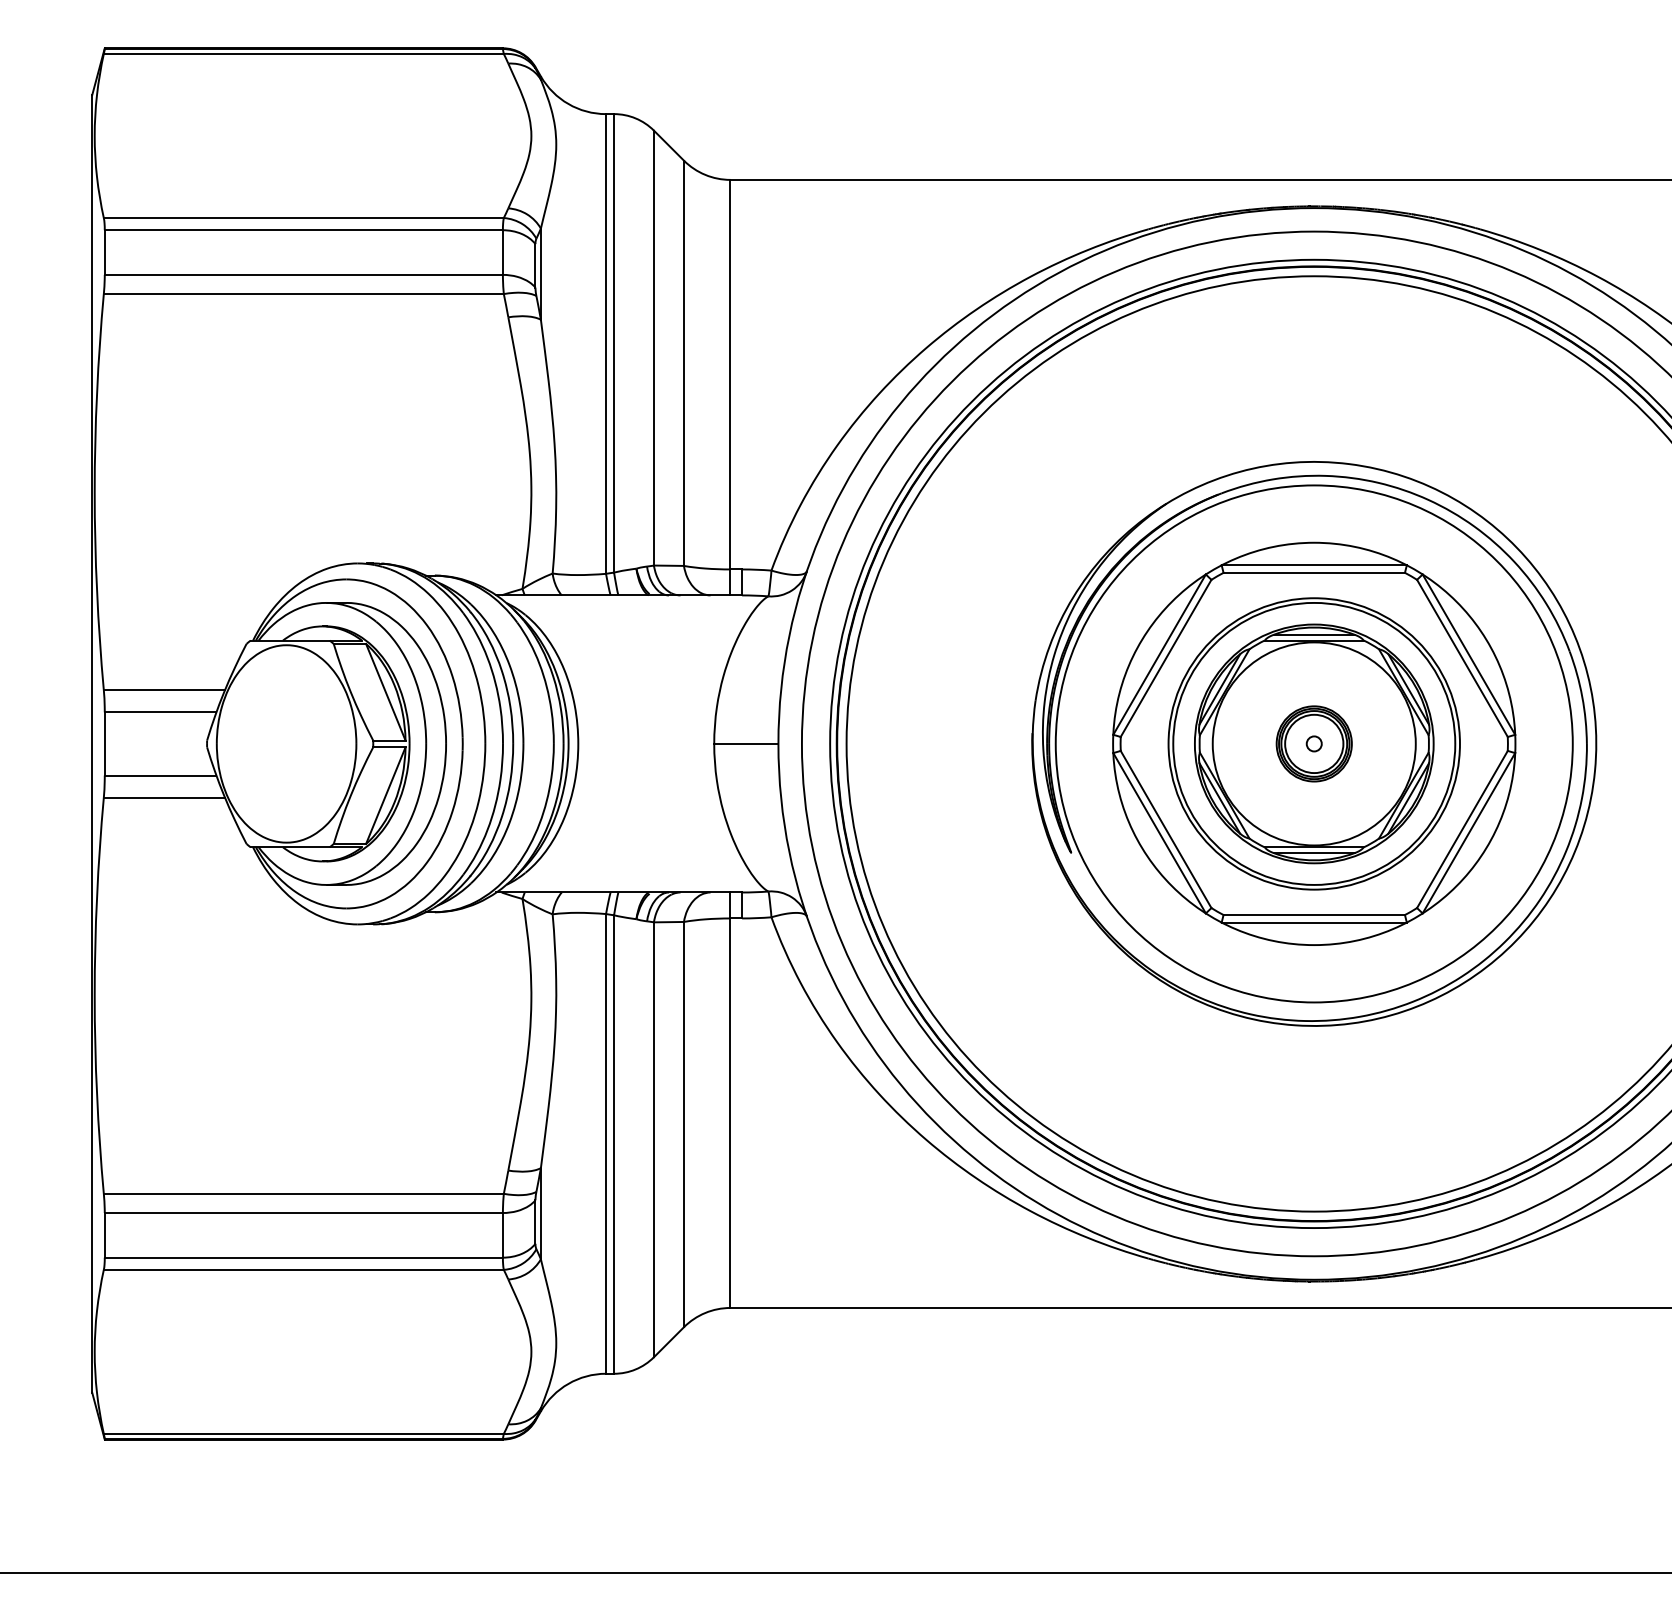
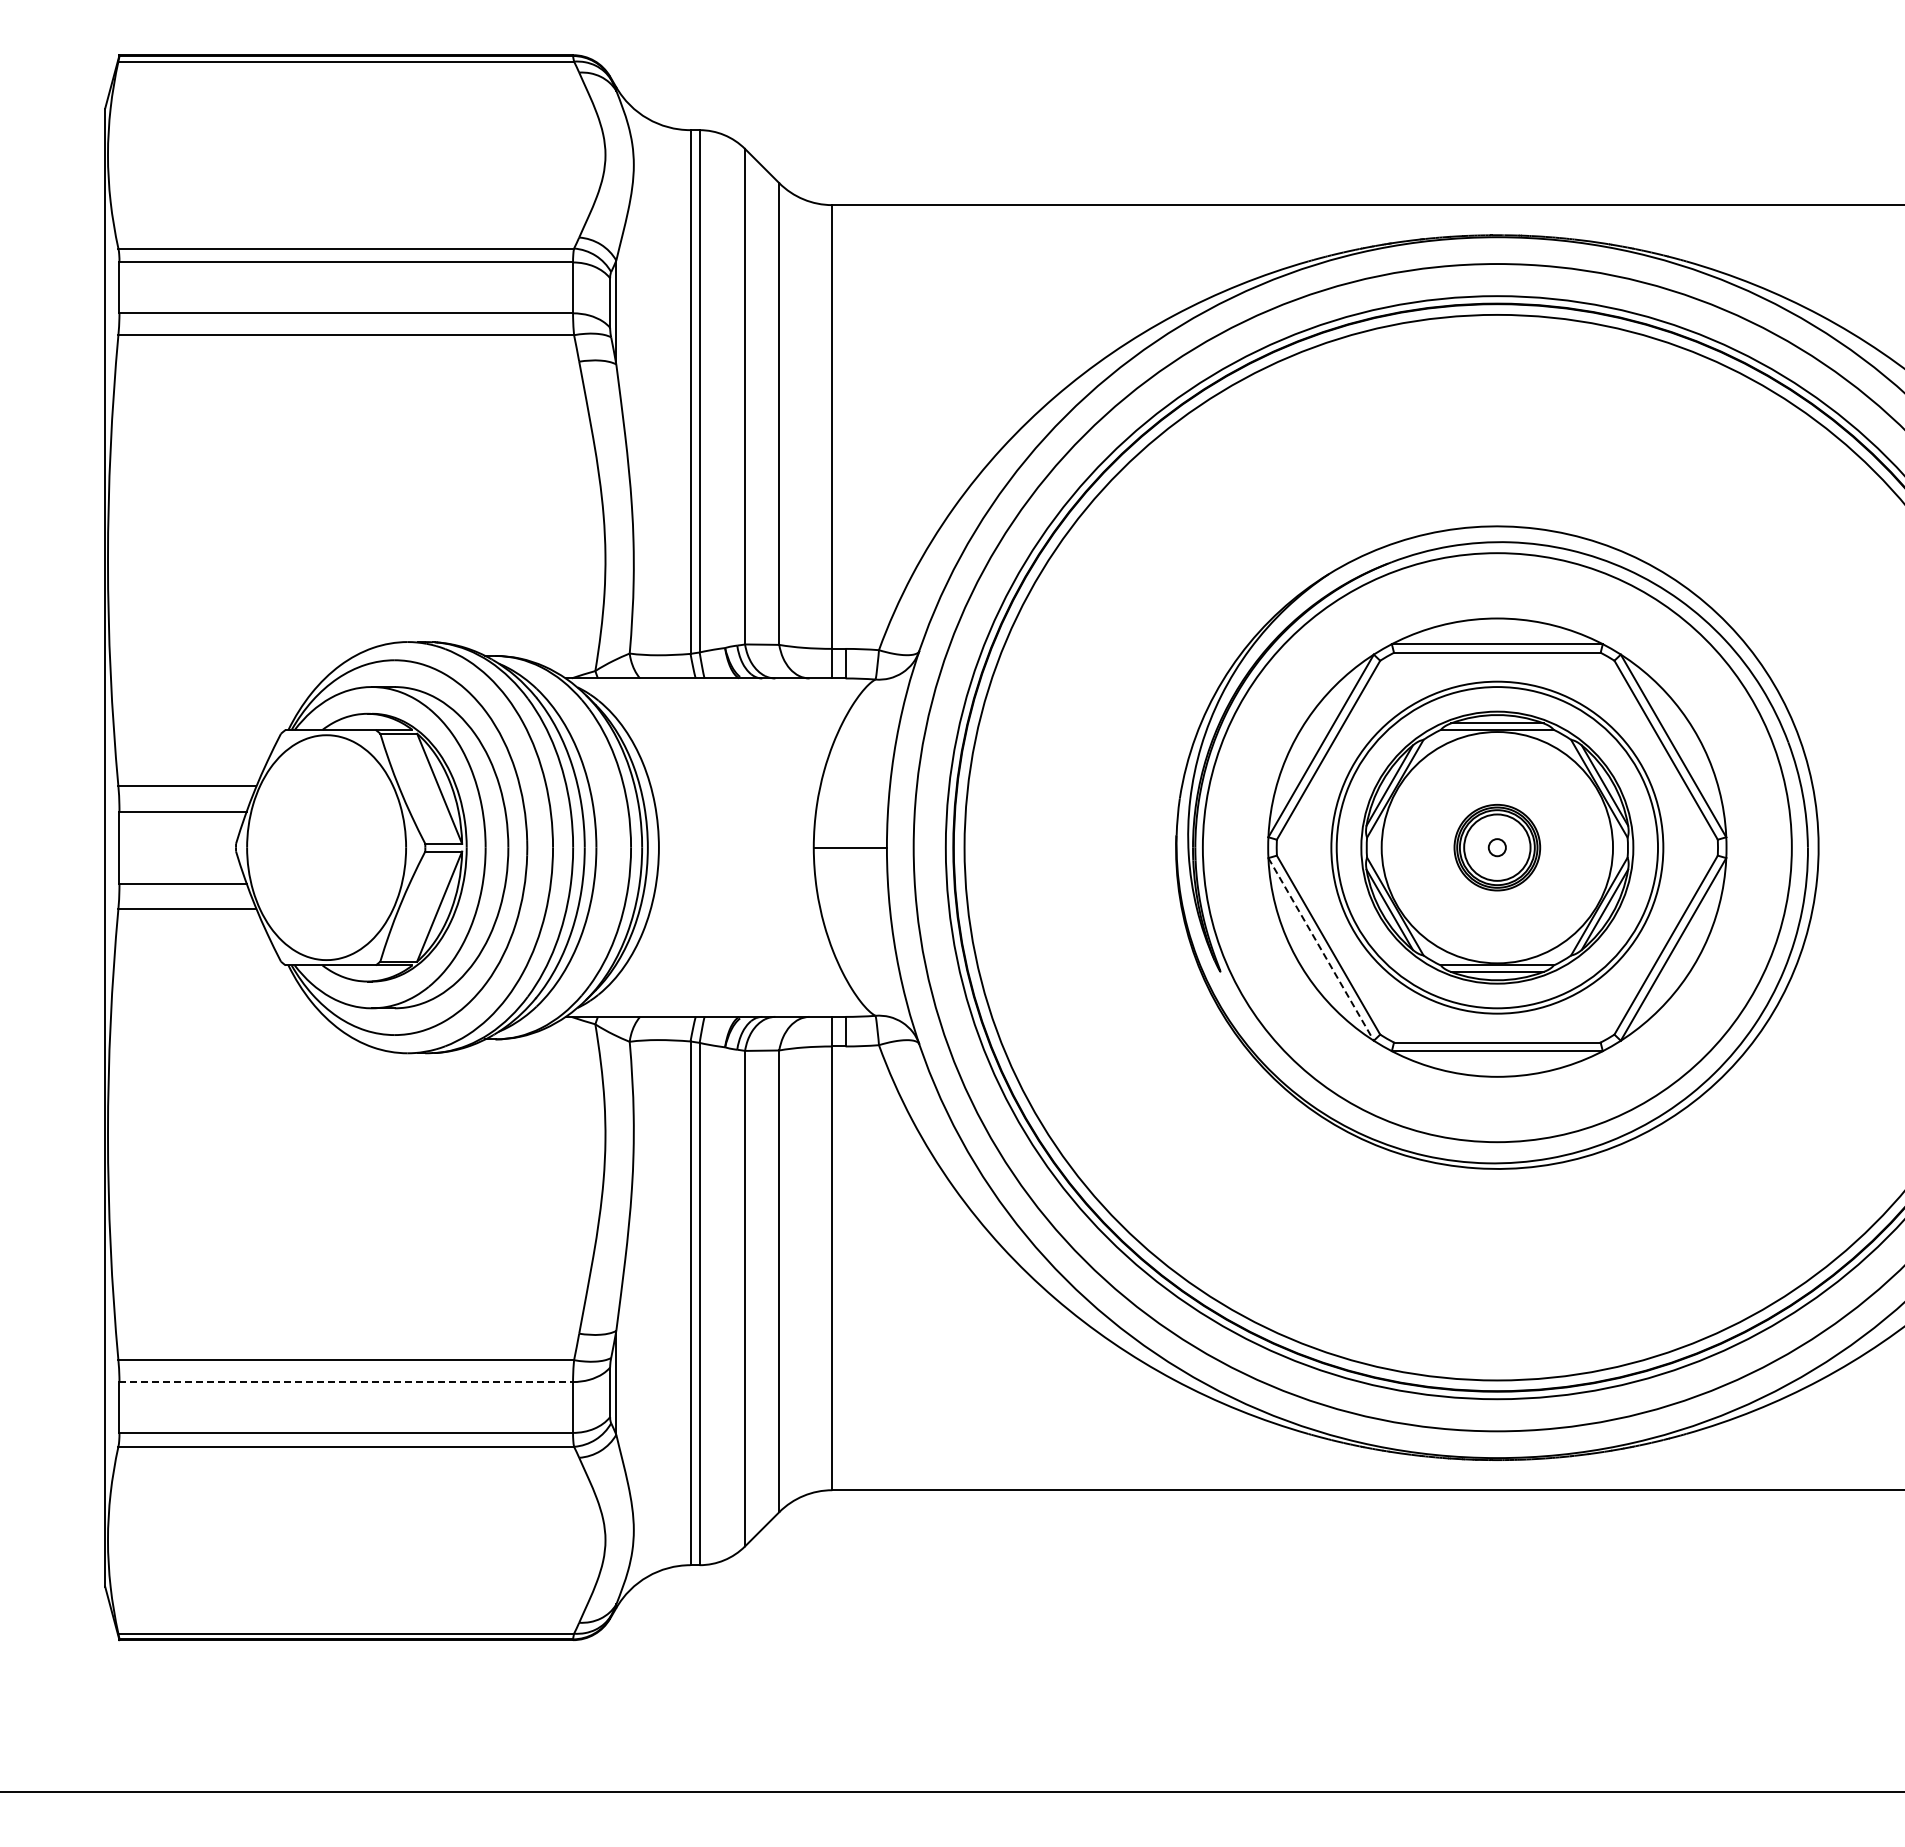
line: (1159, 833) -> (1321, 949), solid -> dashed
line: (304, 1213) -> (346, 1382), solid -> dashed

